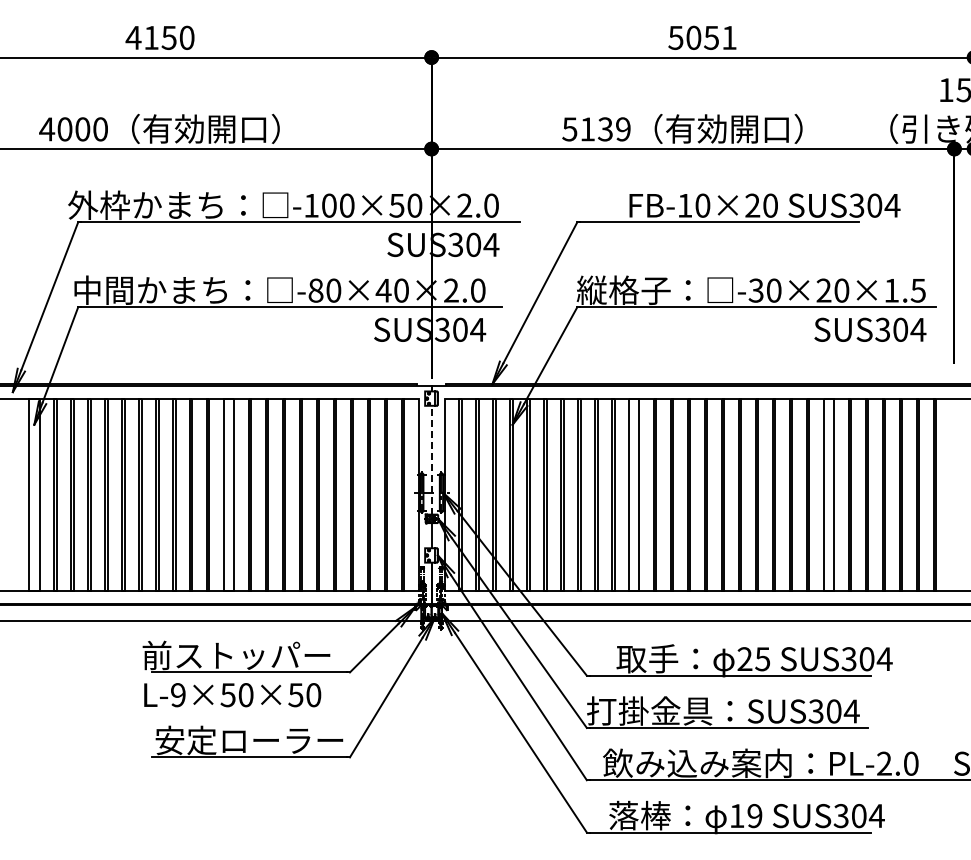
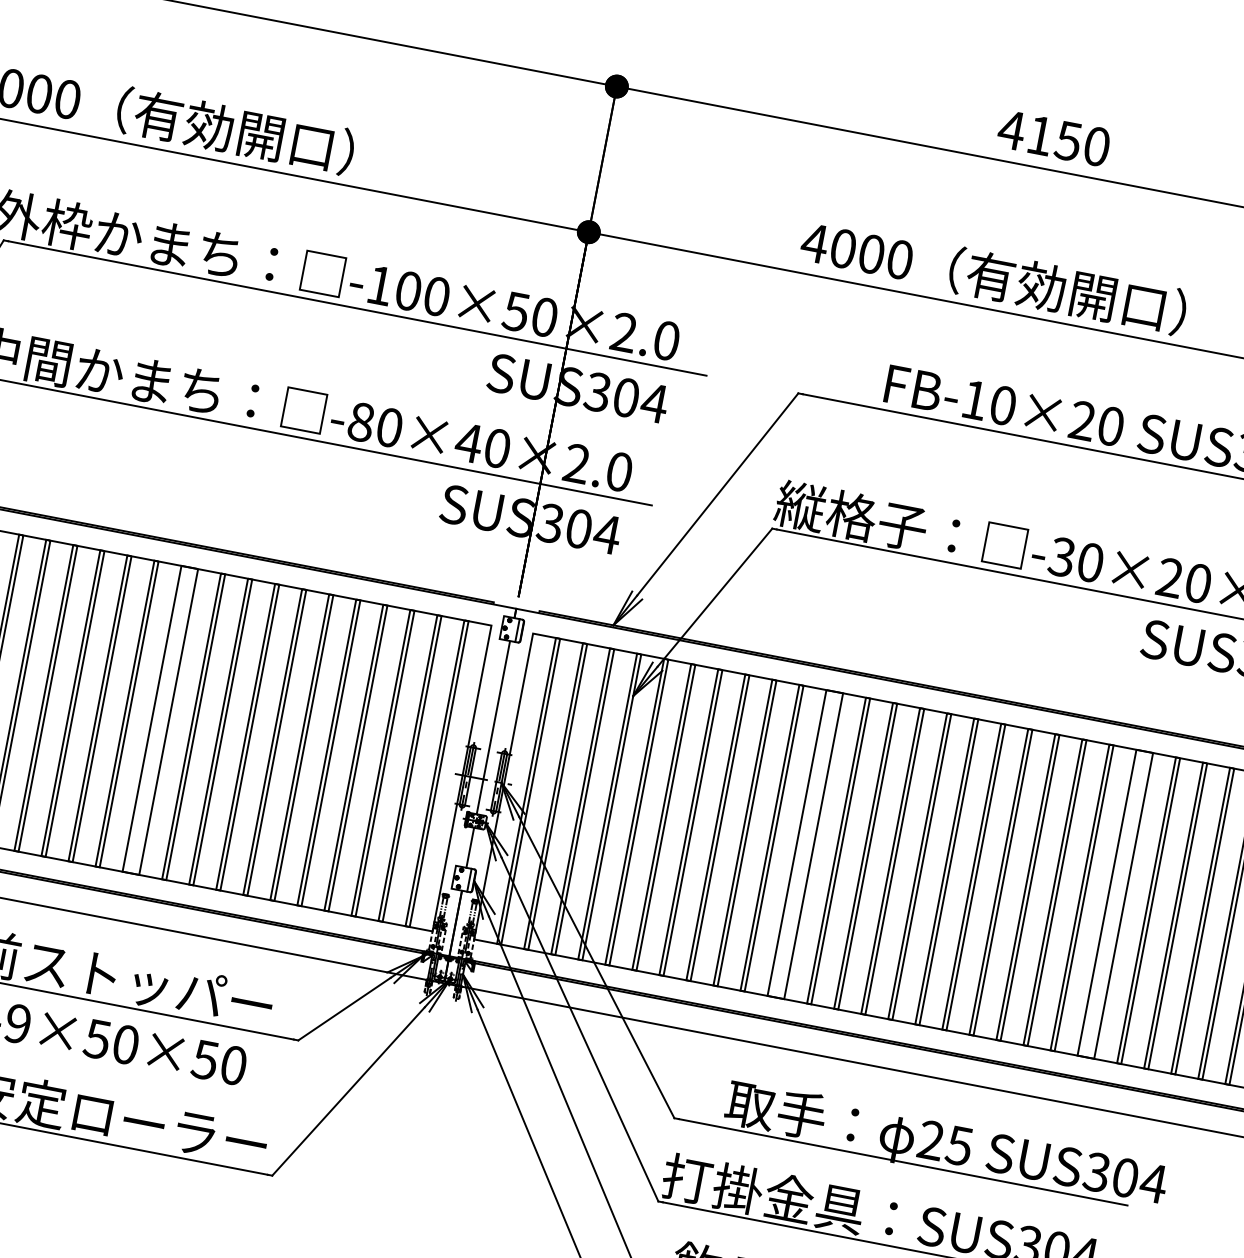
text: (701, 37) -> (1052, 137), 5051 -> 4150
text: (595, 129) -> (855, 251), 5139 -> 4000
line: (431, 459) -> (493, 726), dashed -> solid

